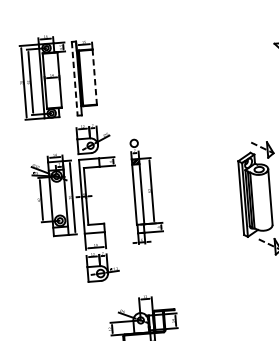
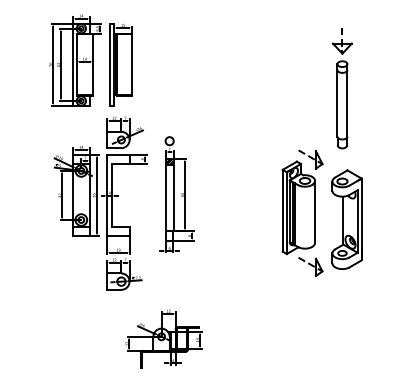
line: (94, 76) -> (131, 64), dashed -> solid
line: (74, 78) -> (109, 64), dashed -> solid

